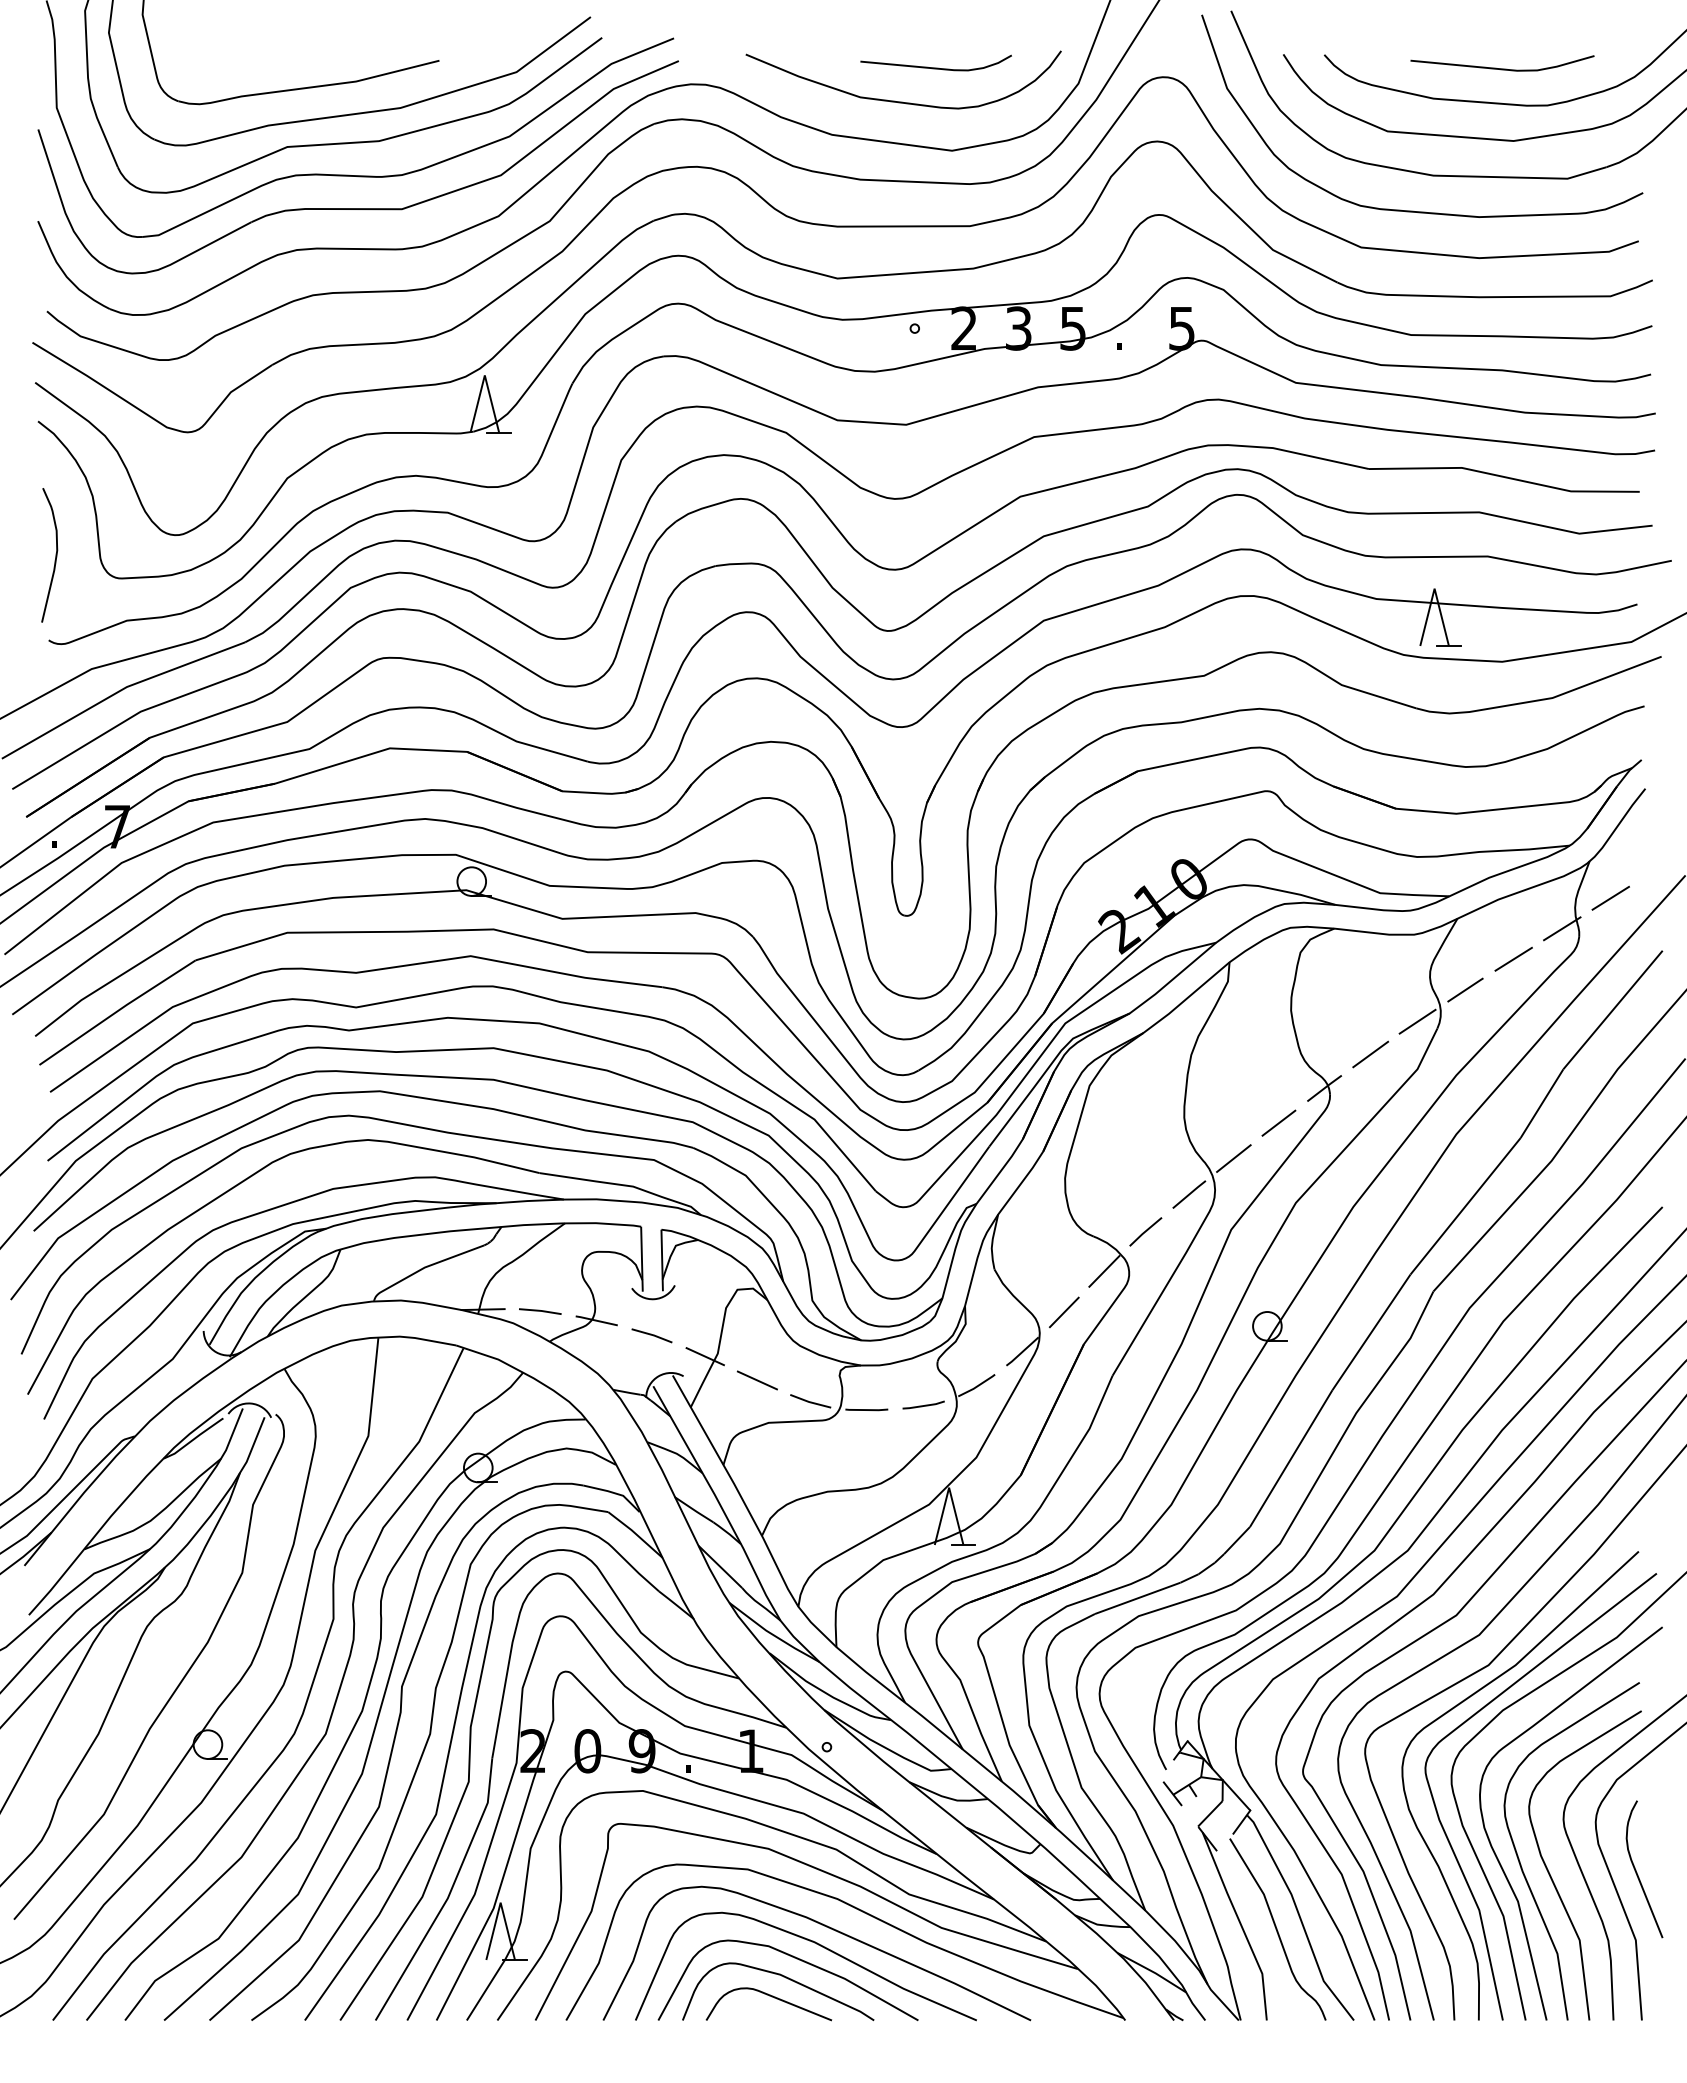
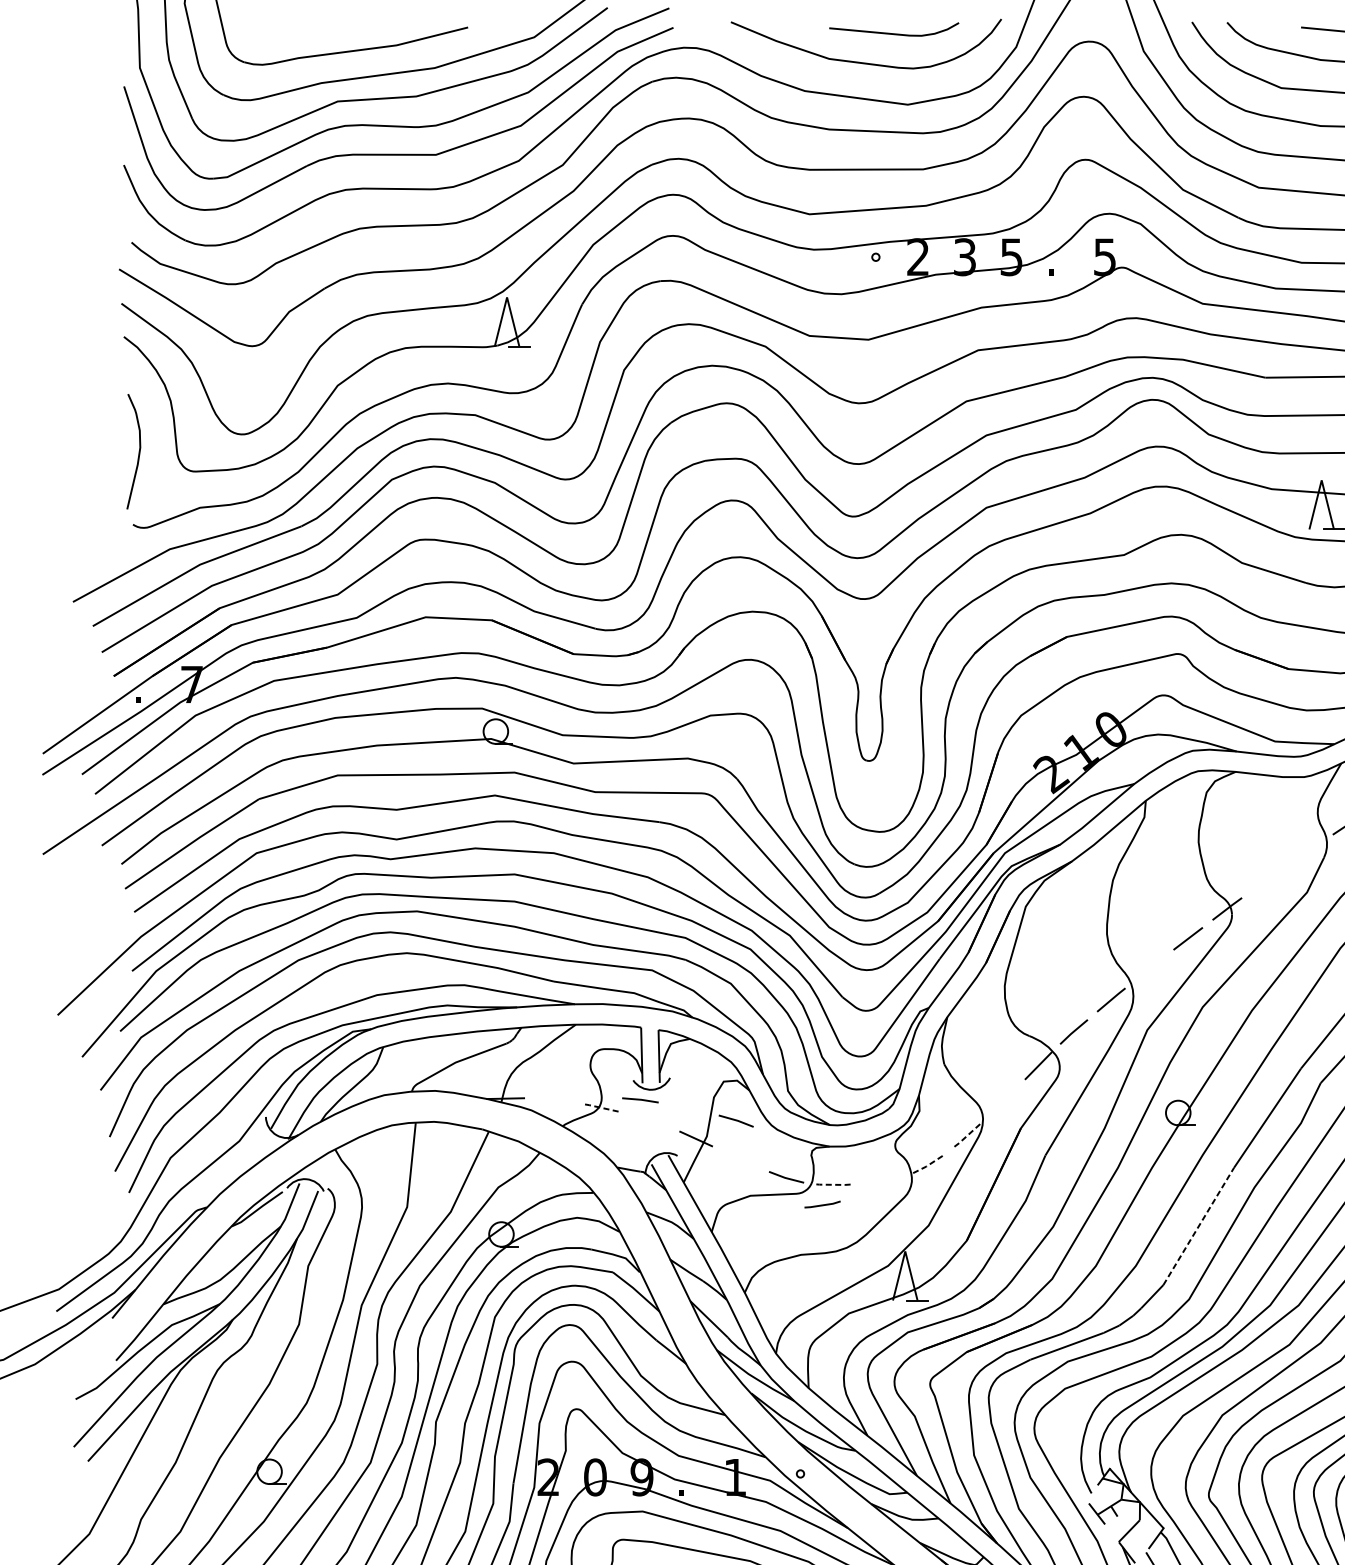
line: (1417, 1021) -> (1307, 851), removed
line: (1370, 1054) -> (1266, 879), removed
line: (1233, 1158) -> (1149, 969), removed
line: (540, 1311) -> (640, 1100), moved
line: (1064, 1312) -> (1004, 1101), removed
line: (596, 1320) -> (602, 1108), solid -> dashed
line: (651, 1335) -> (735, 1120), moved
line: (1022, 1351) -> (968, 1134), solid -> dashed
line: (756, 1380) -> (740, 1159), removed
line: (977, 1386) -> (929, 1164), solid -> dashed
line: (923, 1405) -> (822, 1204), moved
line: (866, 1410) -> (834, 1185), solid -> dashed
line: (1291, 1458) -> (1198, 1226), solid -> dashed

